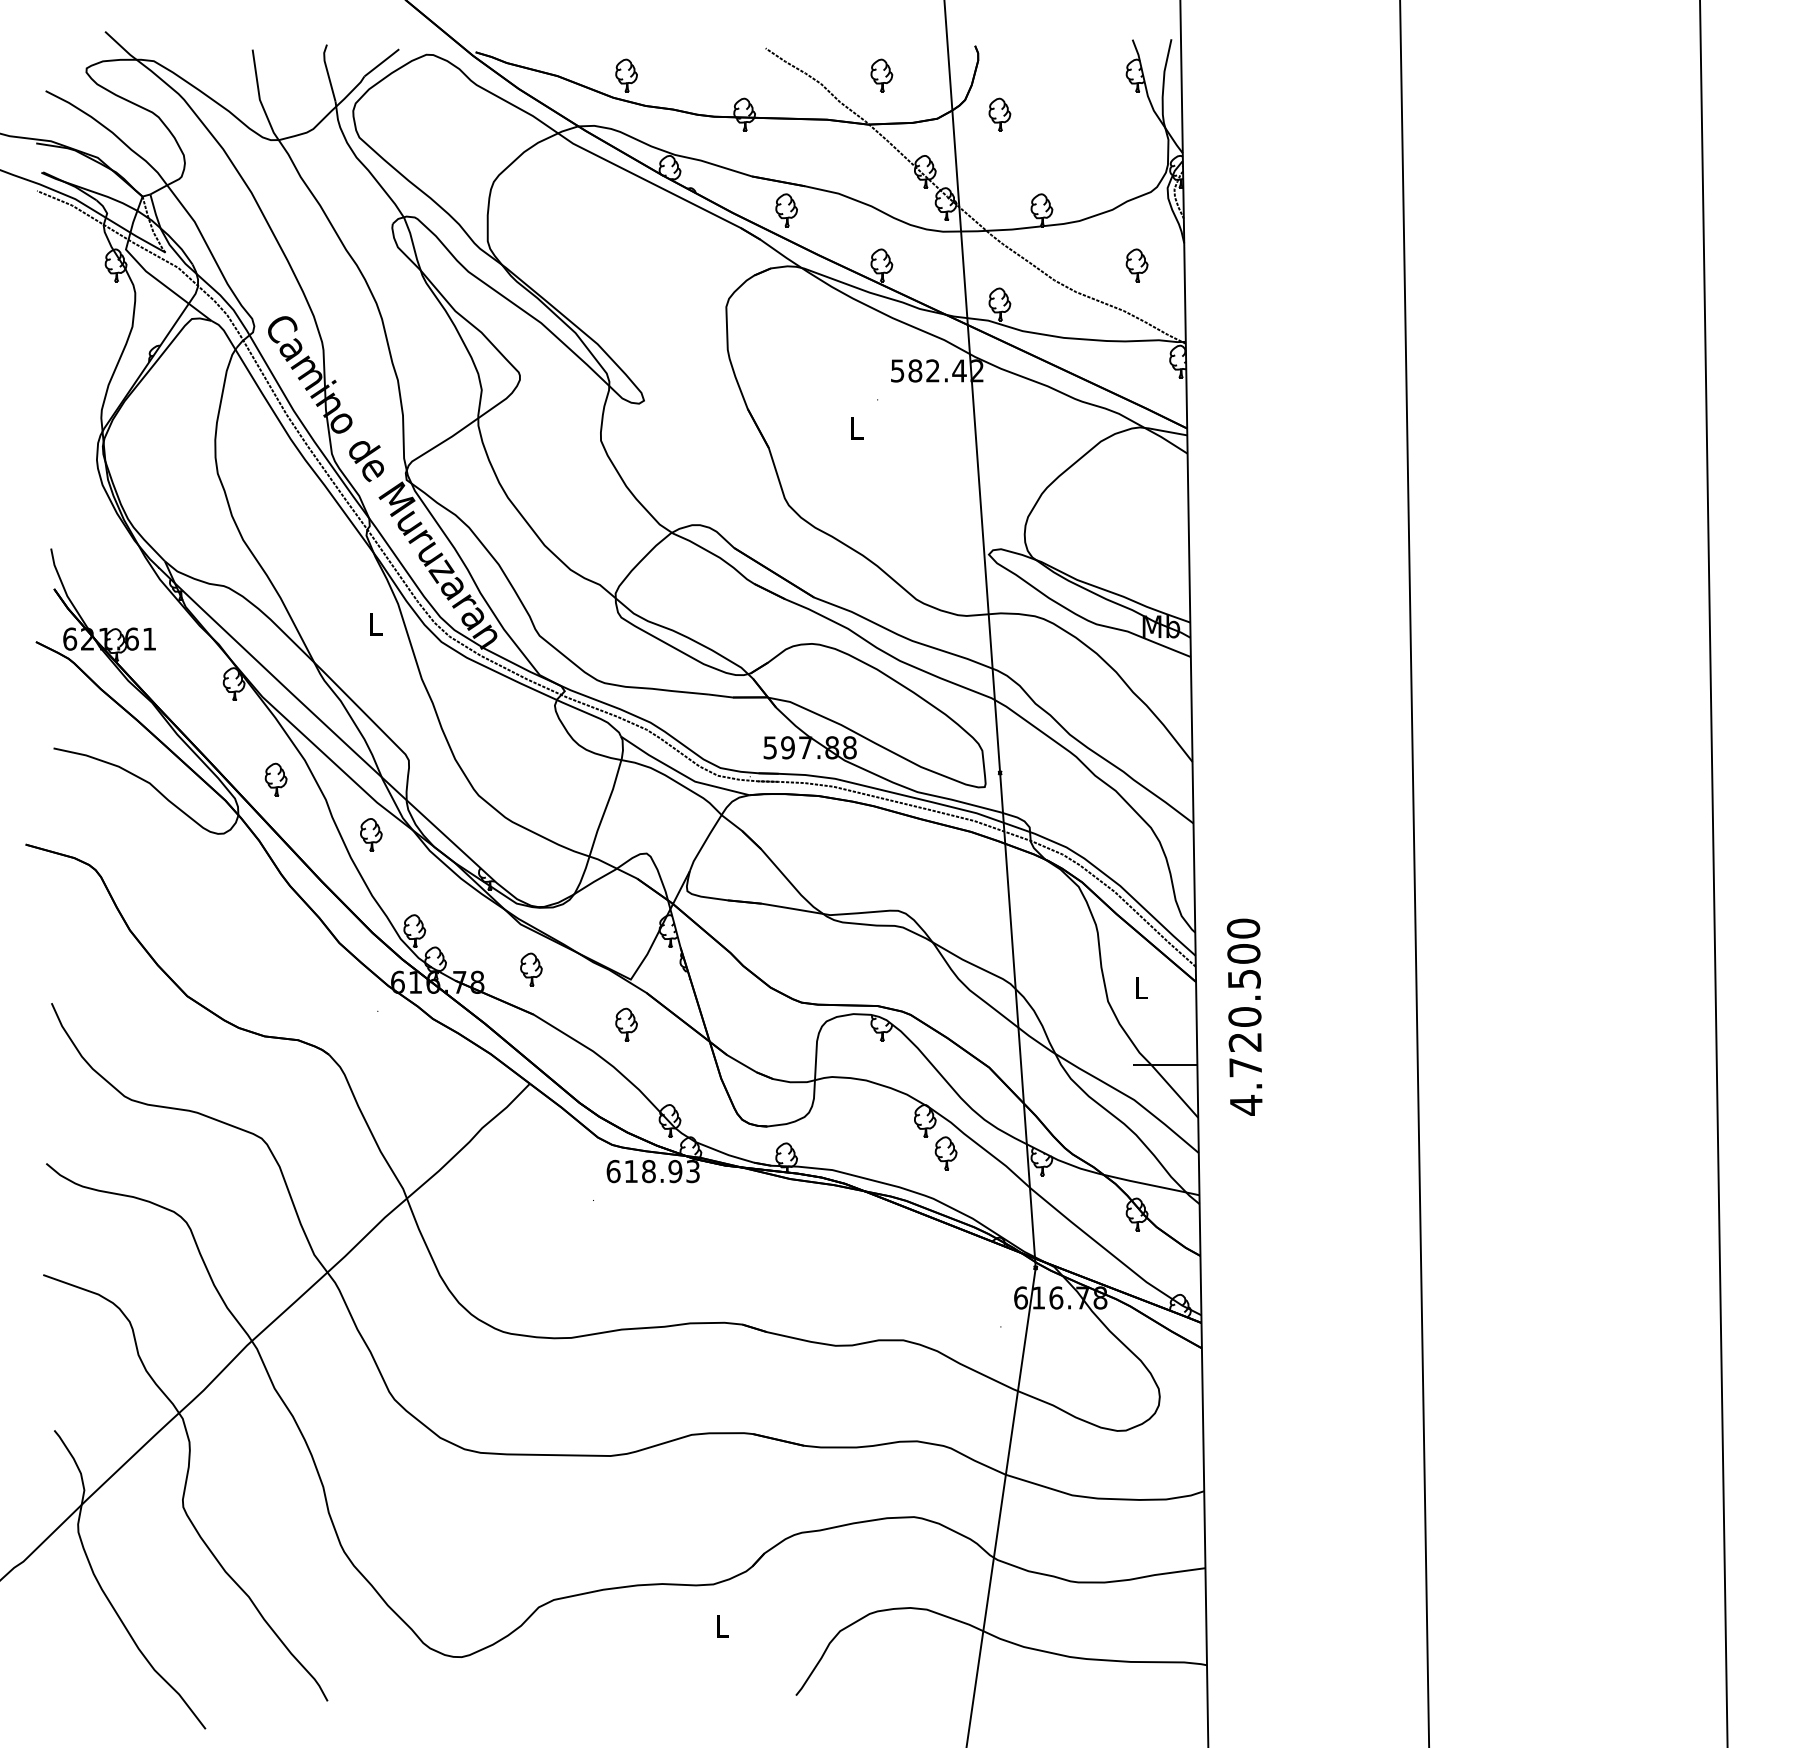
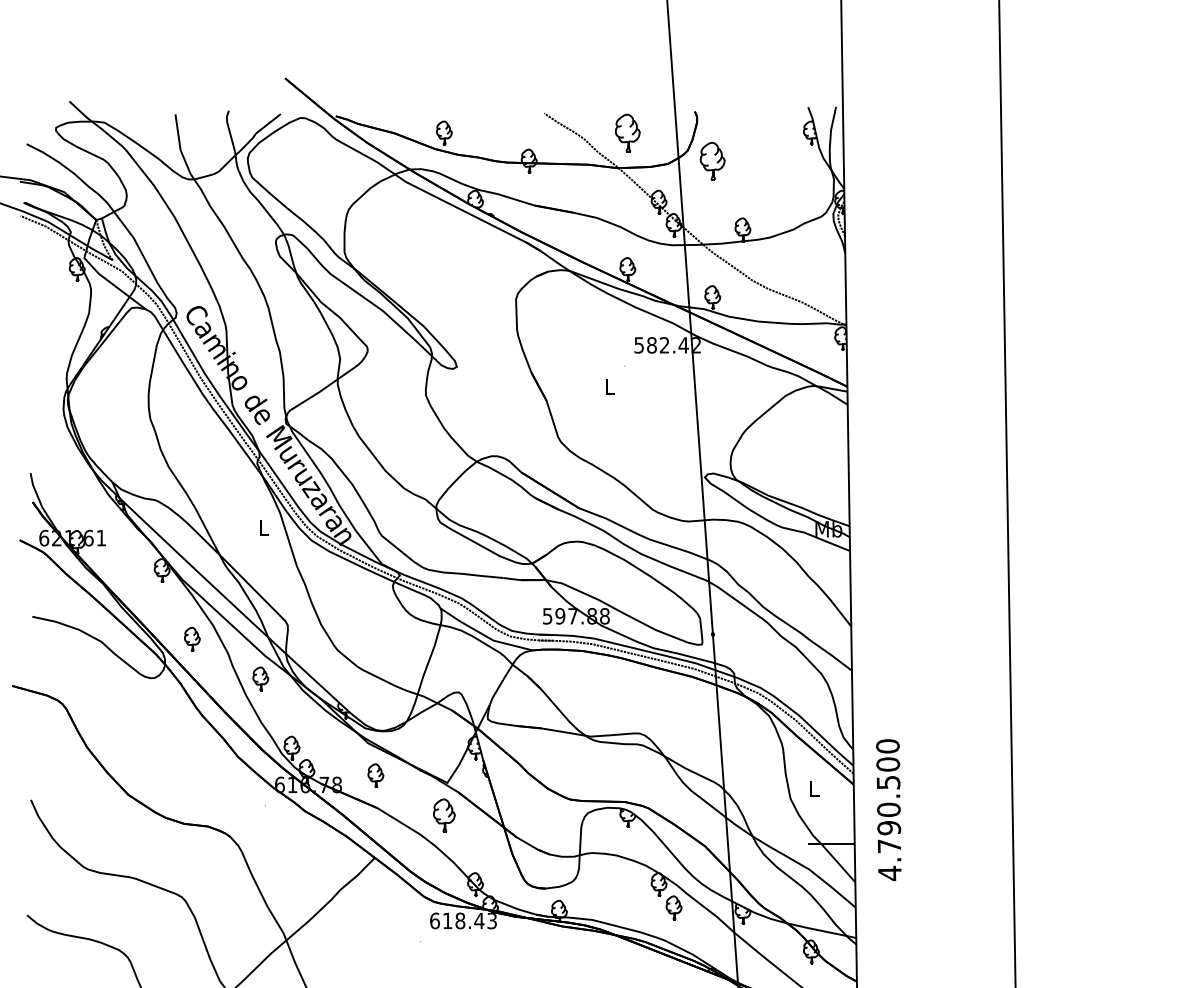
part: (881, 75) -> (627, 132), size x1.6
part: (999, 114) -> (712, 160), size x1.6
part: (786, 210) -> (559, 229), removed
part: (1136, 265) -> (810, 269), removed
part: (626, 1024) -> (444, 815), size x1.4
text: (1244, 1042) -> (888, 828), 4.720.500 -> 4.790.500
text: (675, 1171) -> (479, 920), 618.93 -> 618.43

